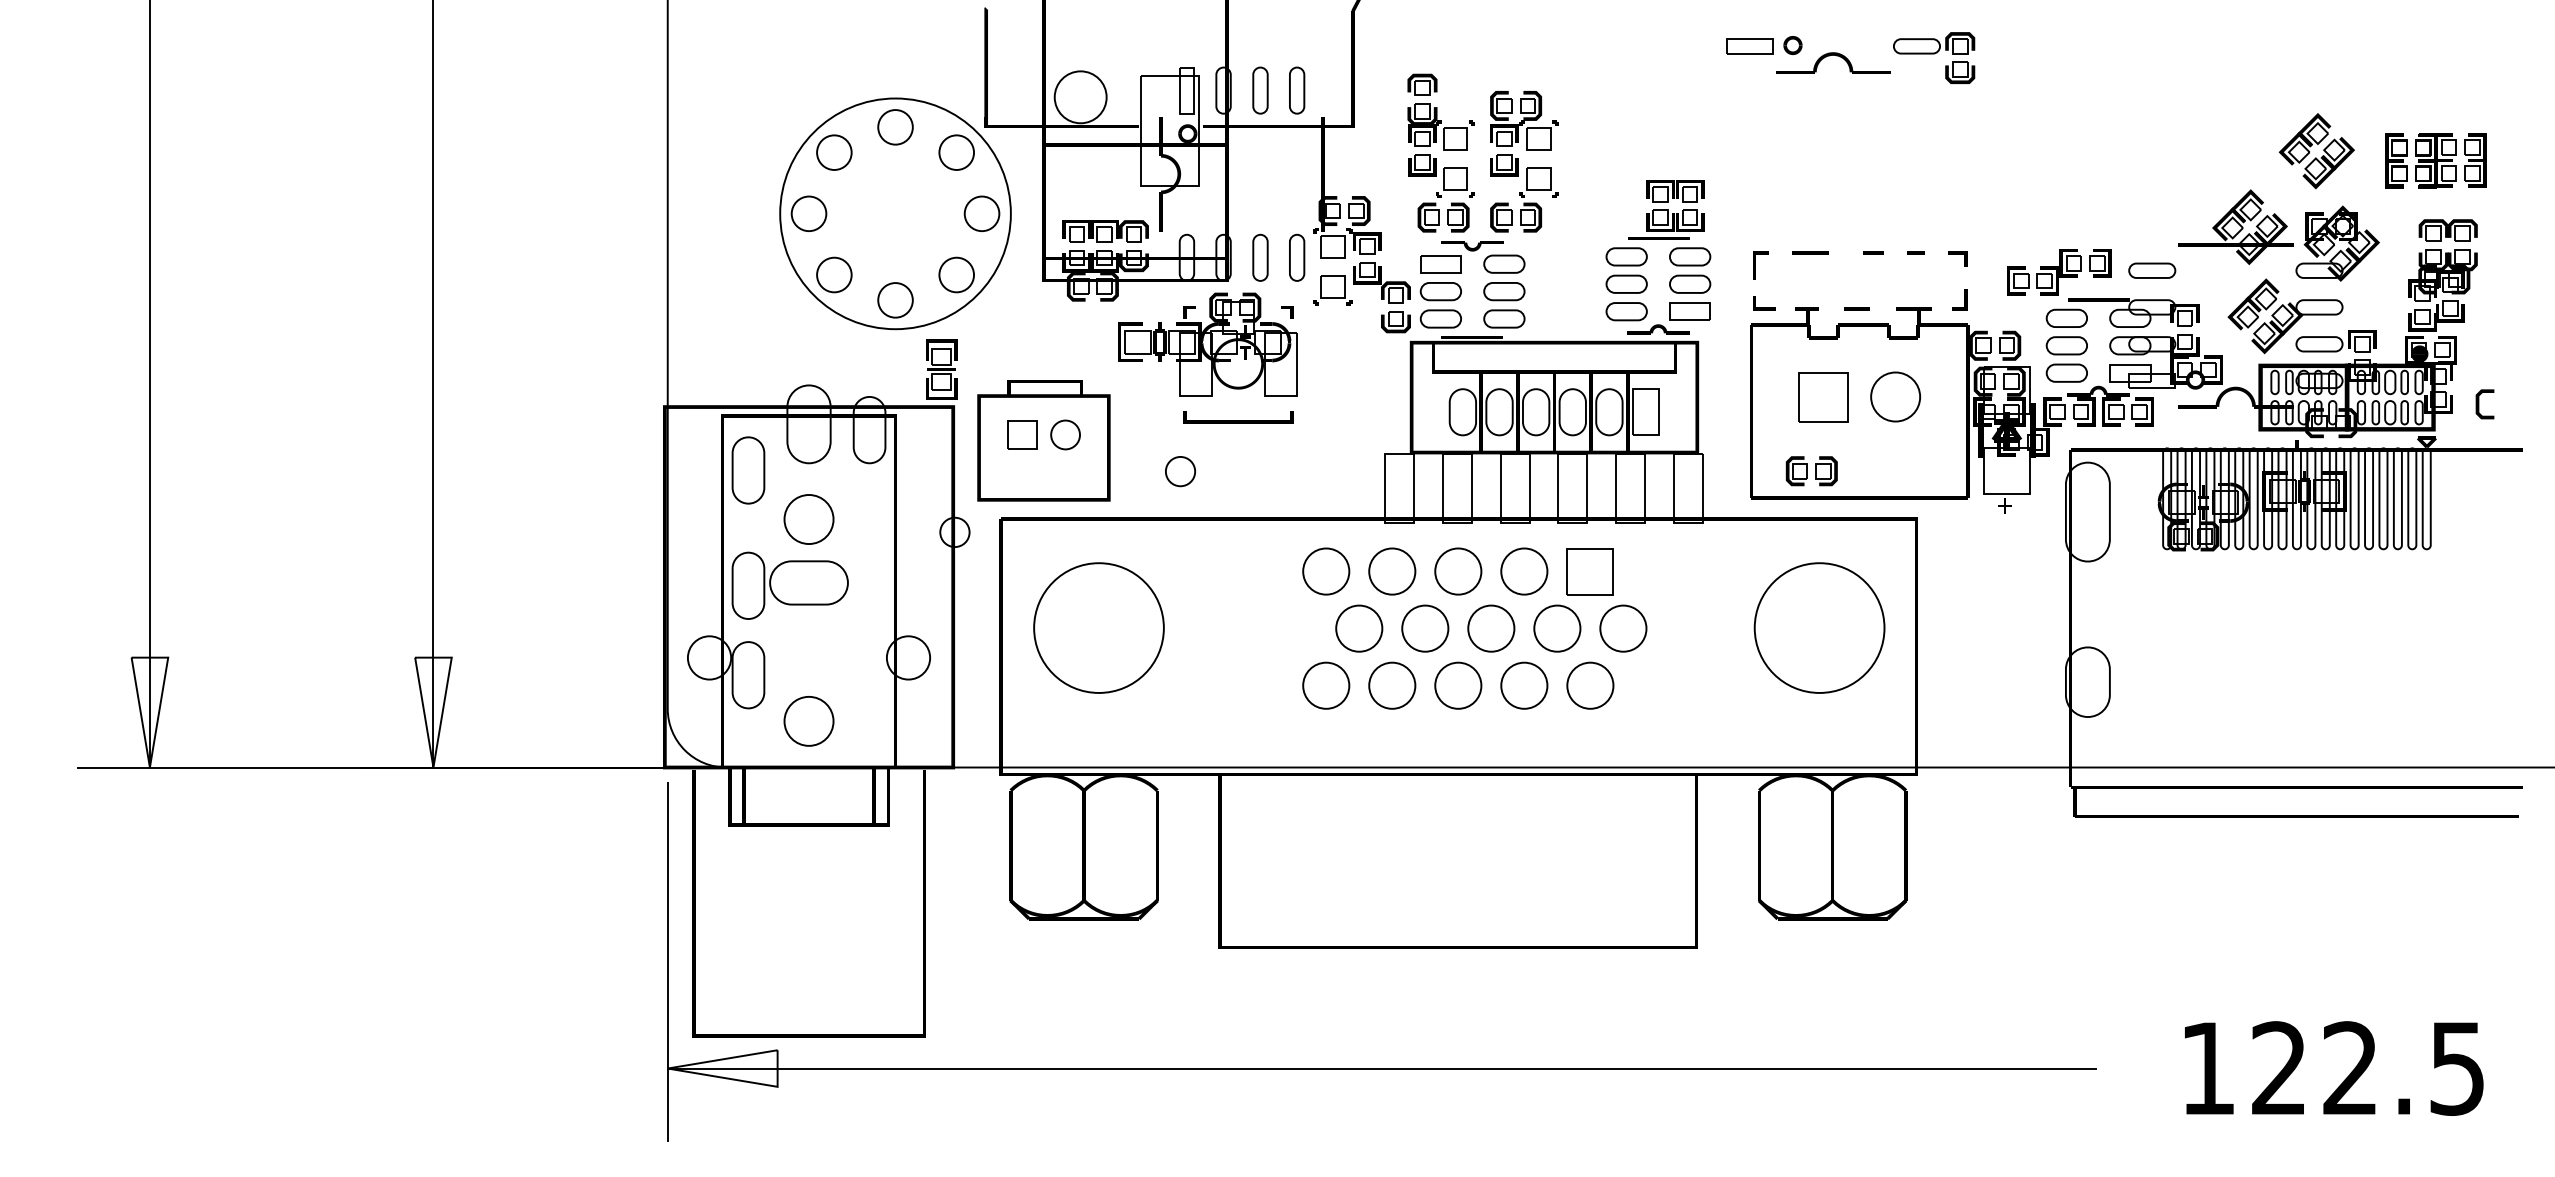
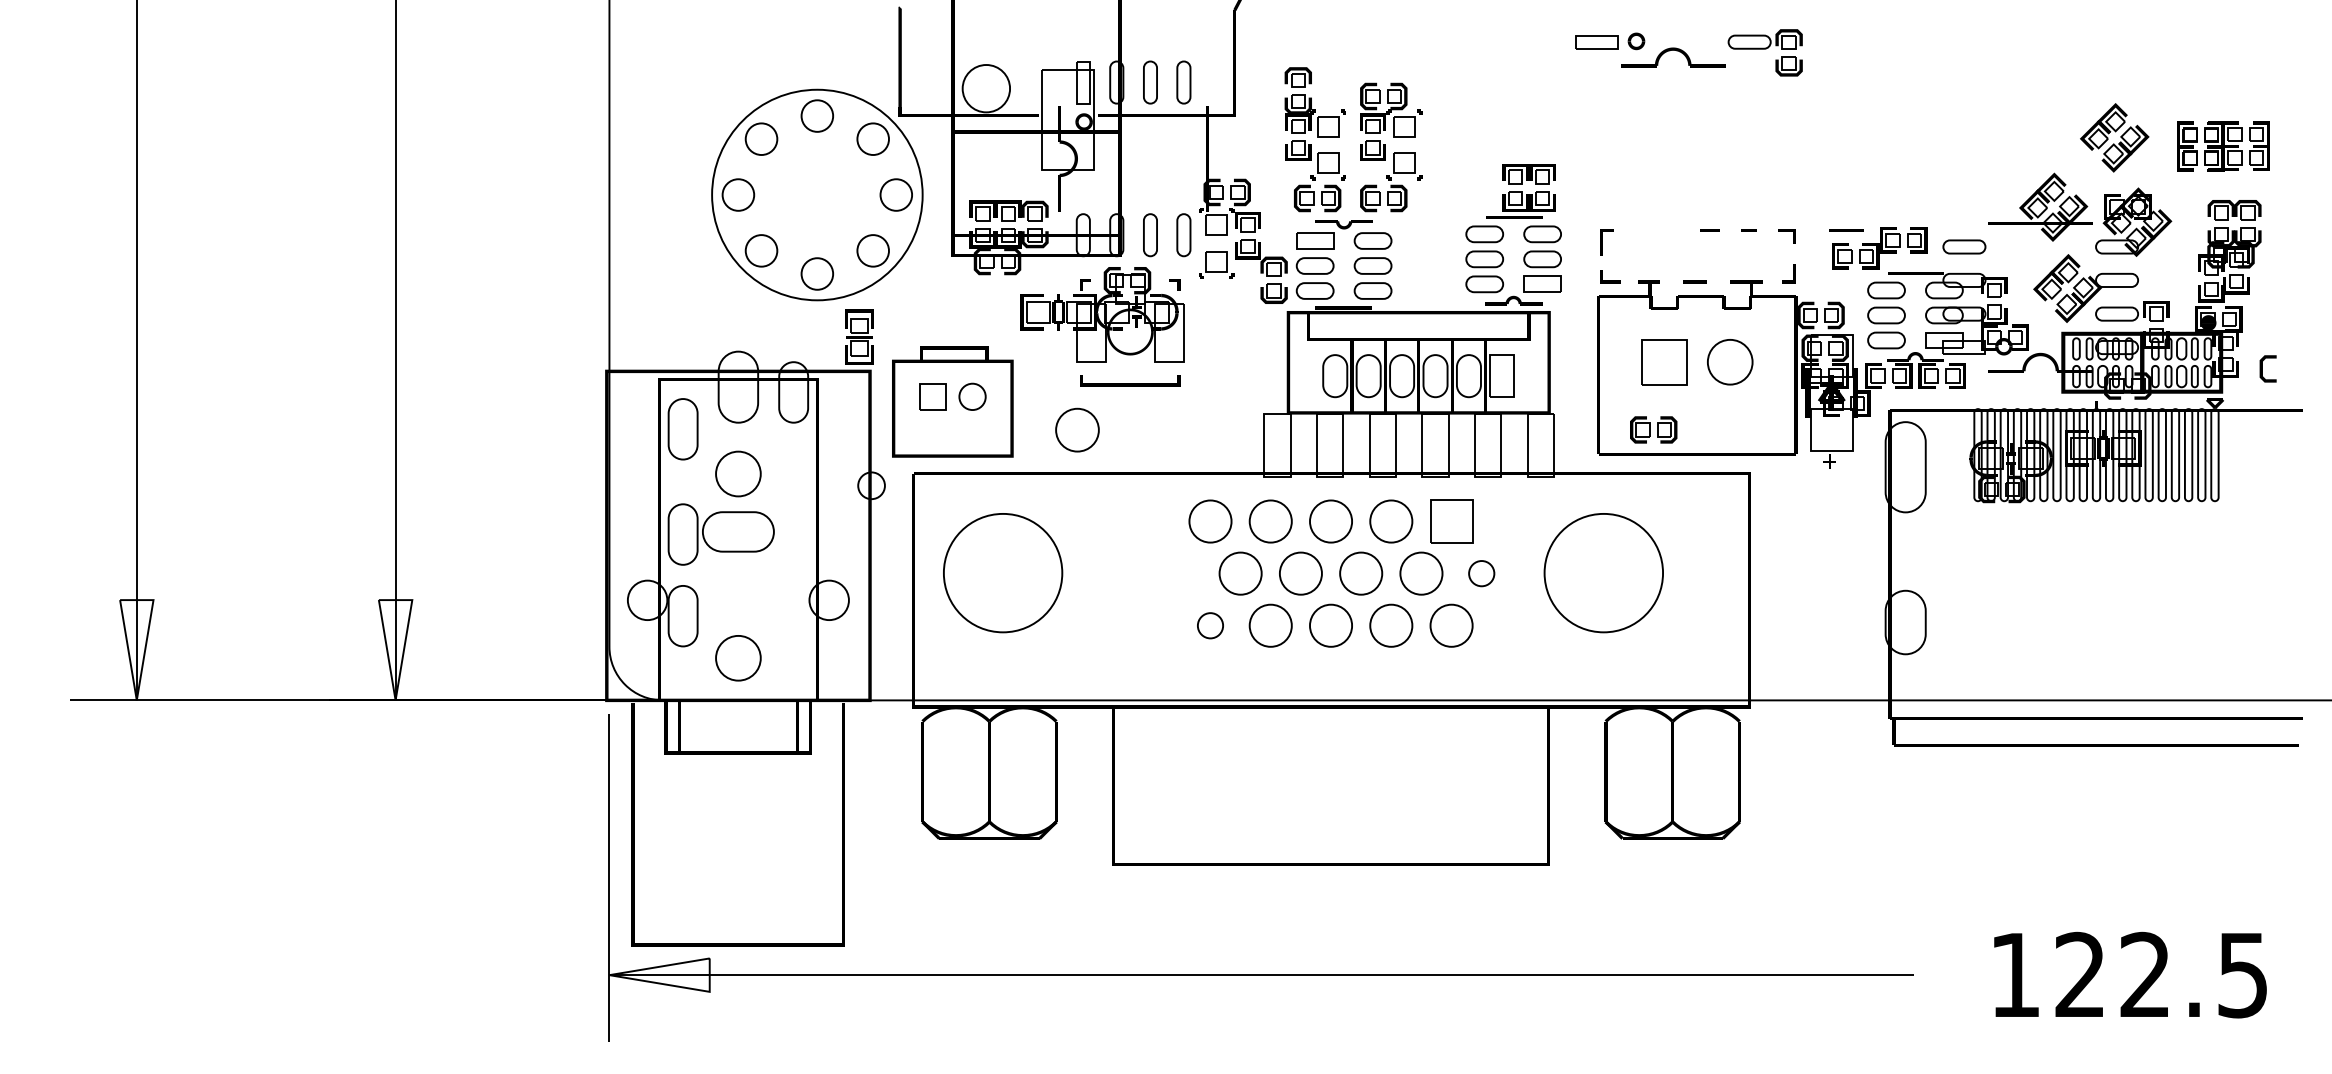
line: (1810, 252) -> (1846, 230), moved
circle: (1180, 471) -> (1077, 430), size x1.6
circle: (1623, 628) -> (1481, 573), size x0.6
circle: (1819, 628) -> (1603, 573), moved
circle: (1326, 685) -> (1210, 625), size x0.6

